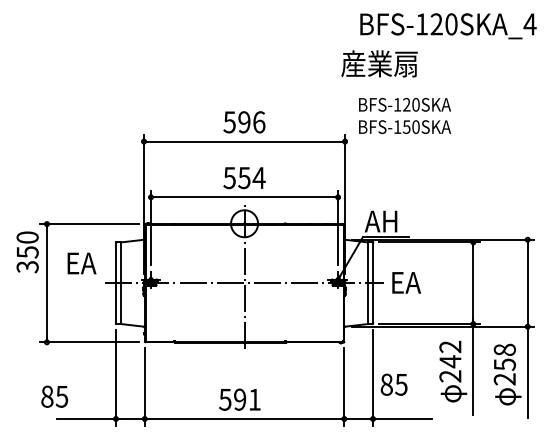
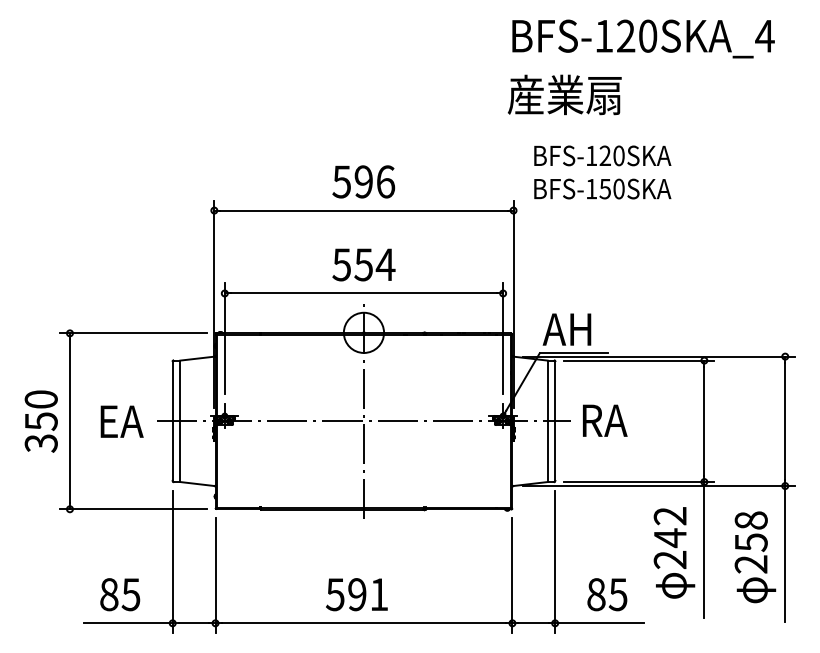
text: (448, 26) -> (643, 39), moved
text: (27, 252) -> (41, 421), moved
text: (81, 263) -> (121, 421), moved
text: (406, 282) -> (604, 420), EA -> RA
text: (393, 384) -> (606, 594), moved
text: (54, 396) -> (119, 594), moved

